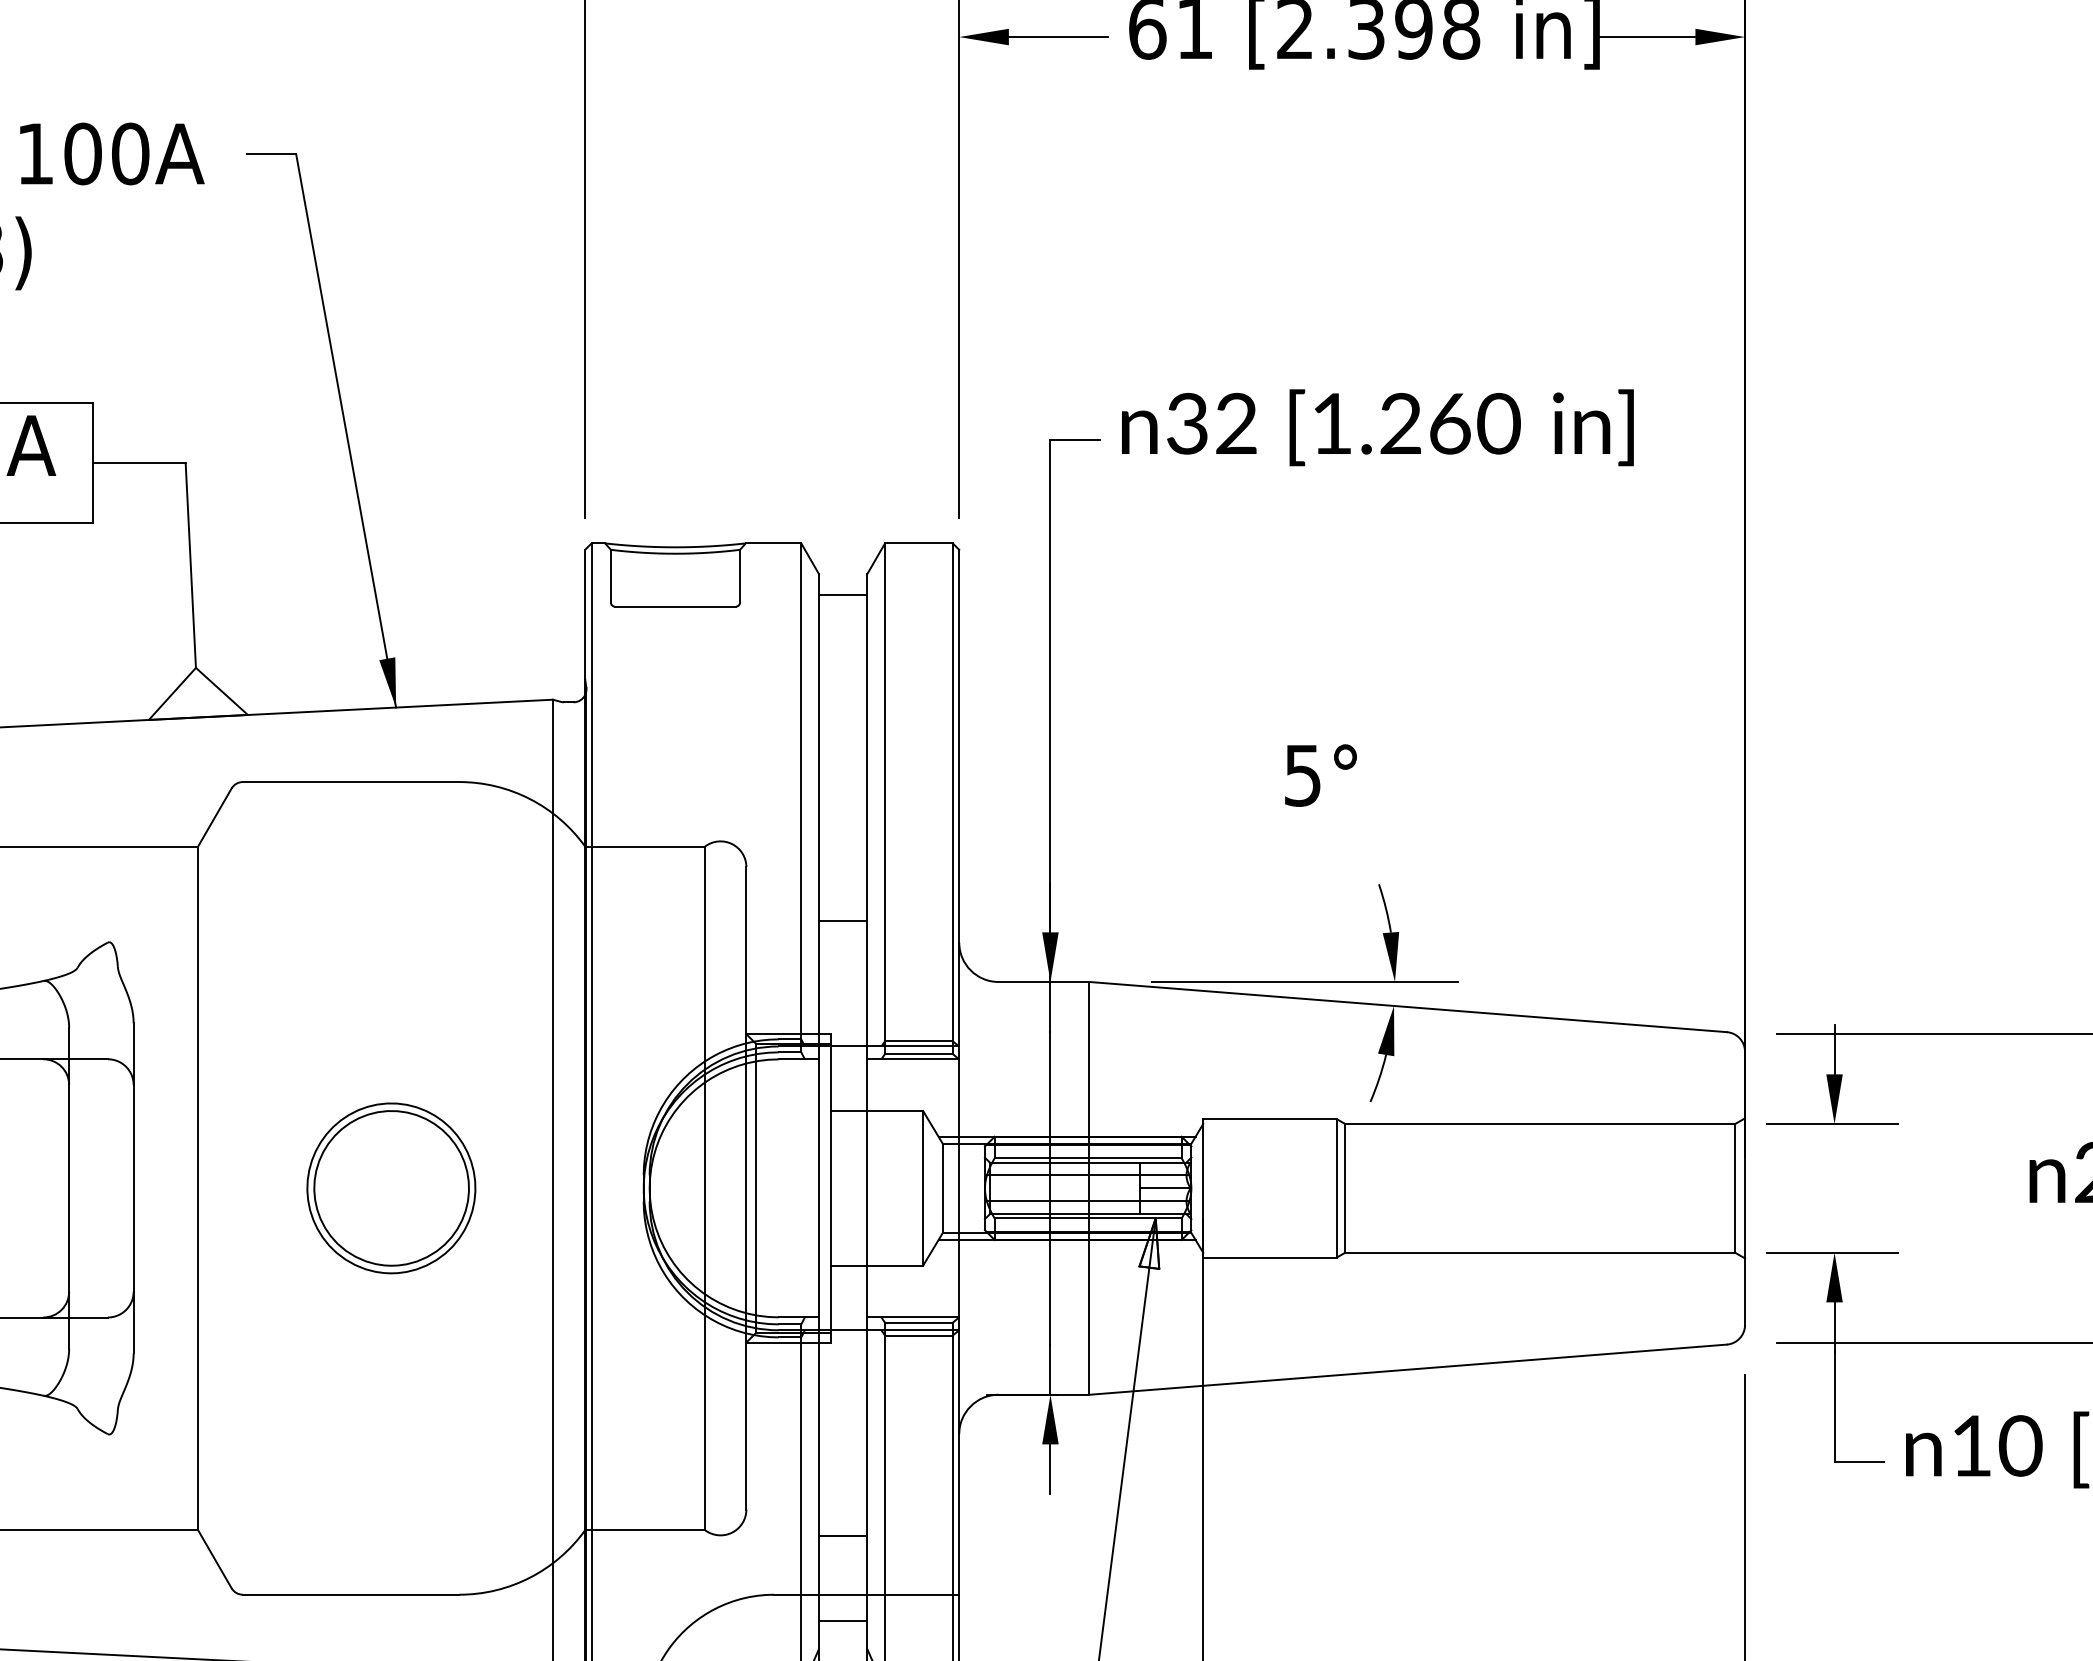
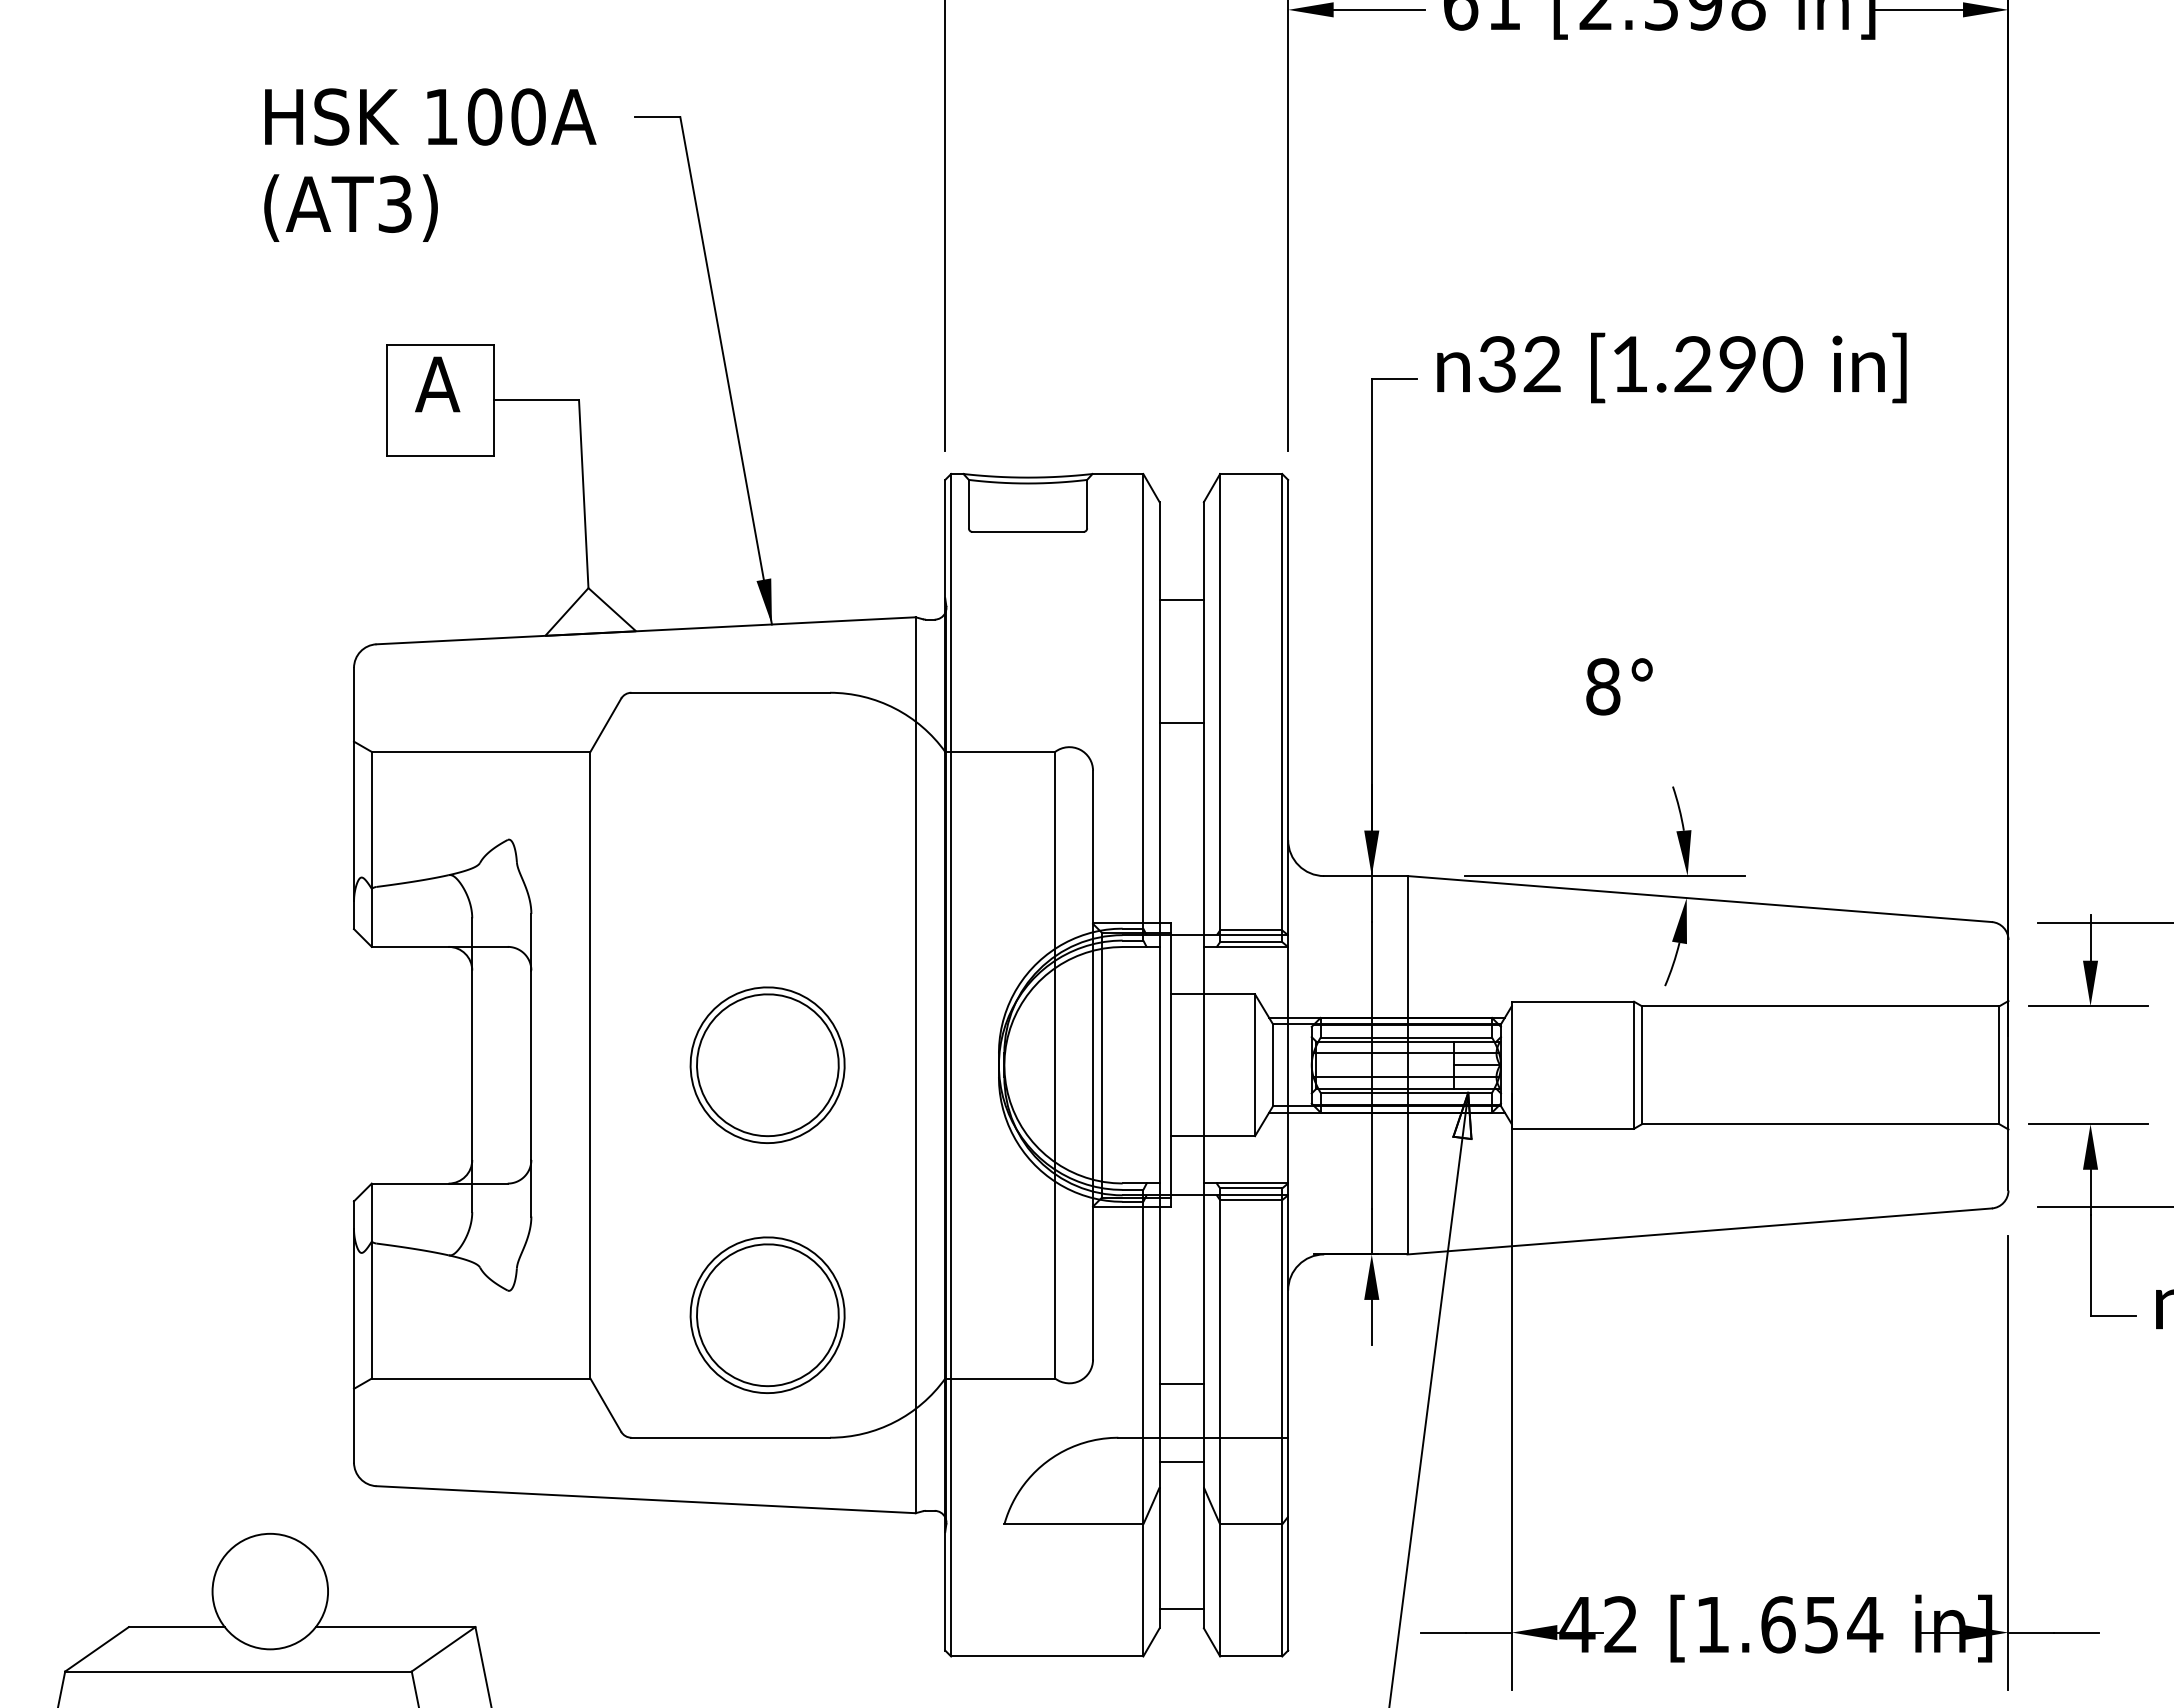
text: (1450, 423) -> (1738, 364), [1.260 -> [1.290
line: (842, 595) -> (1181, 600), moved
text: (1303, 775) -> (1603, 686), 5° -> 8°
line: (842, 920) -> (1181, 722), moved
part: (391, 1460) -> (767, 1314), added

